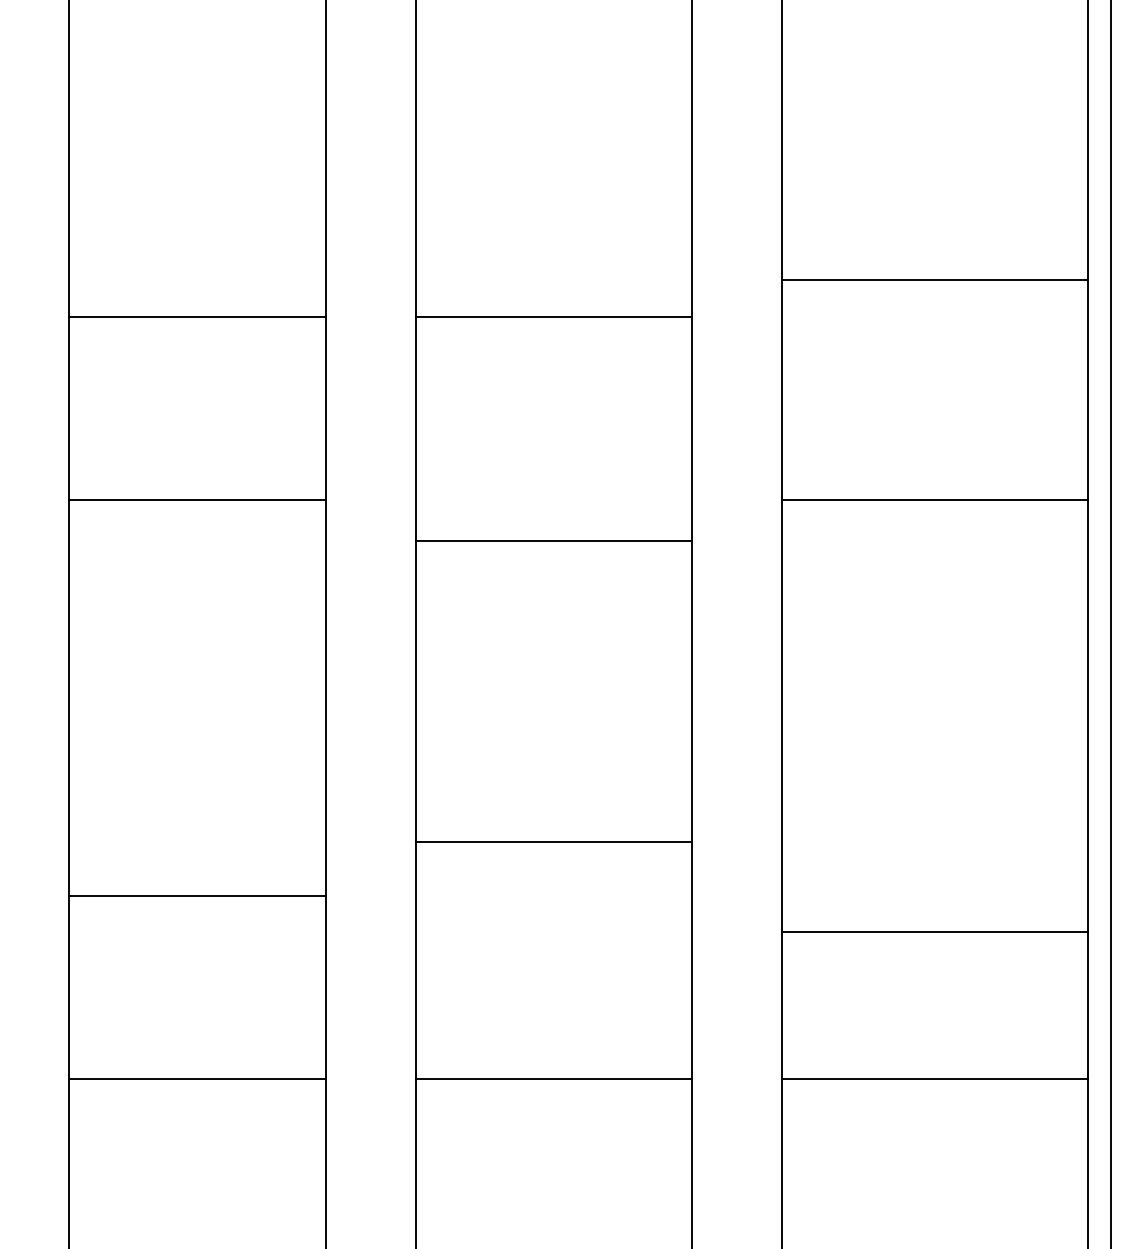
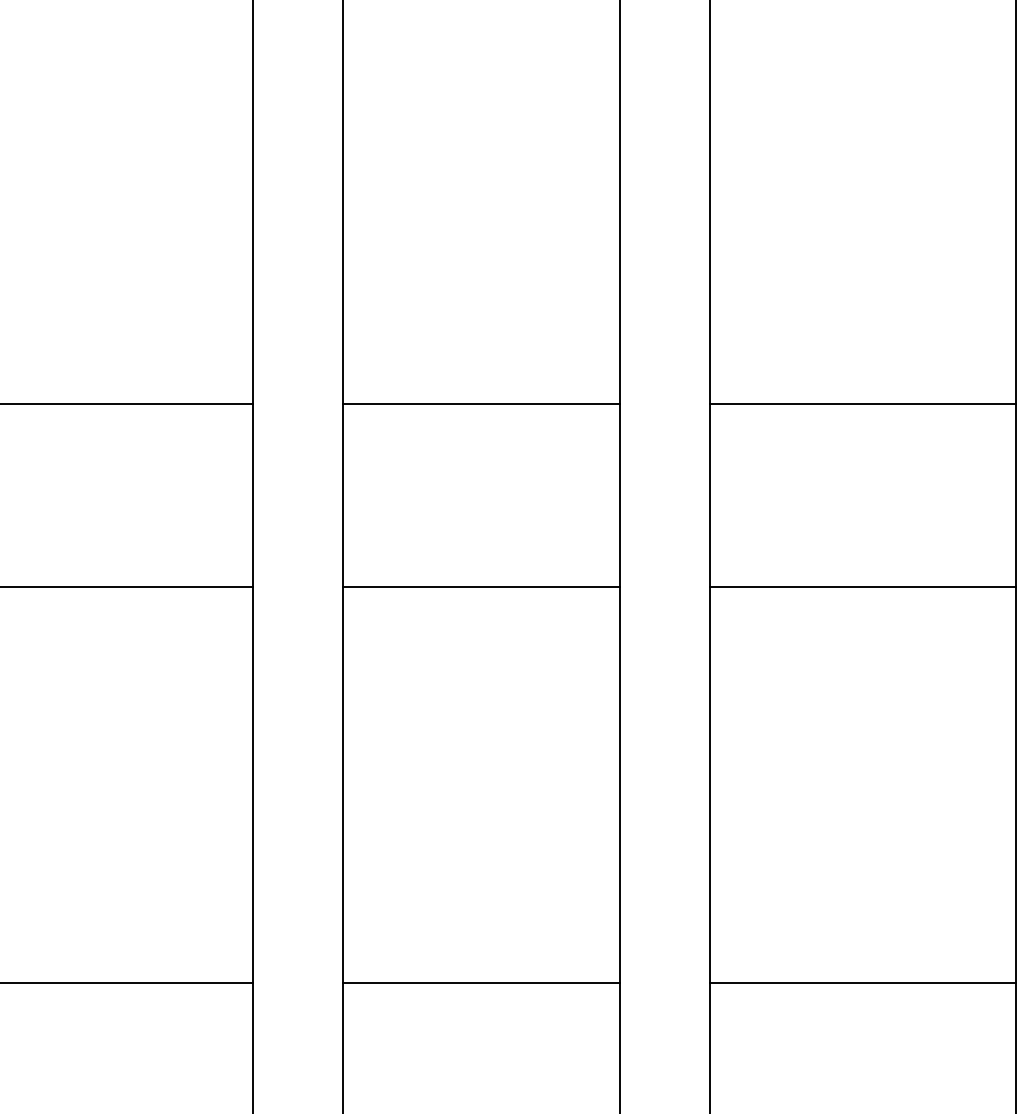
line: (935, 279) -> (862, 403), moved
line: (553, 541) -> (480, 587), moved
line: (553, 841) -> (480, 982), moved
line: (935, 931) -> (862, 982), moved

